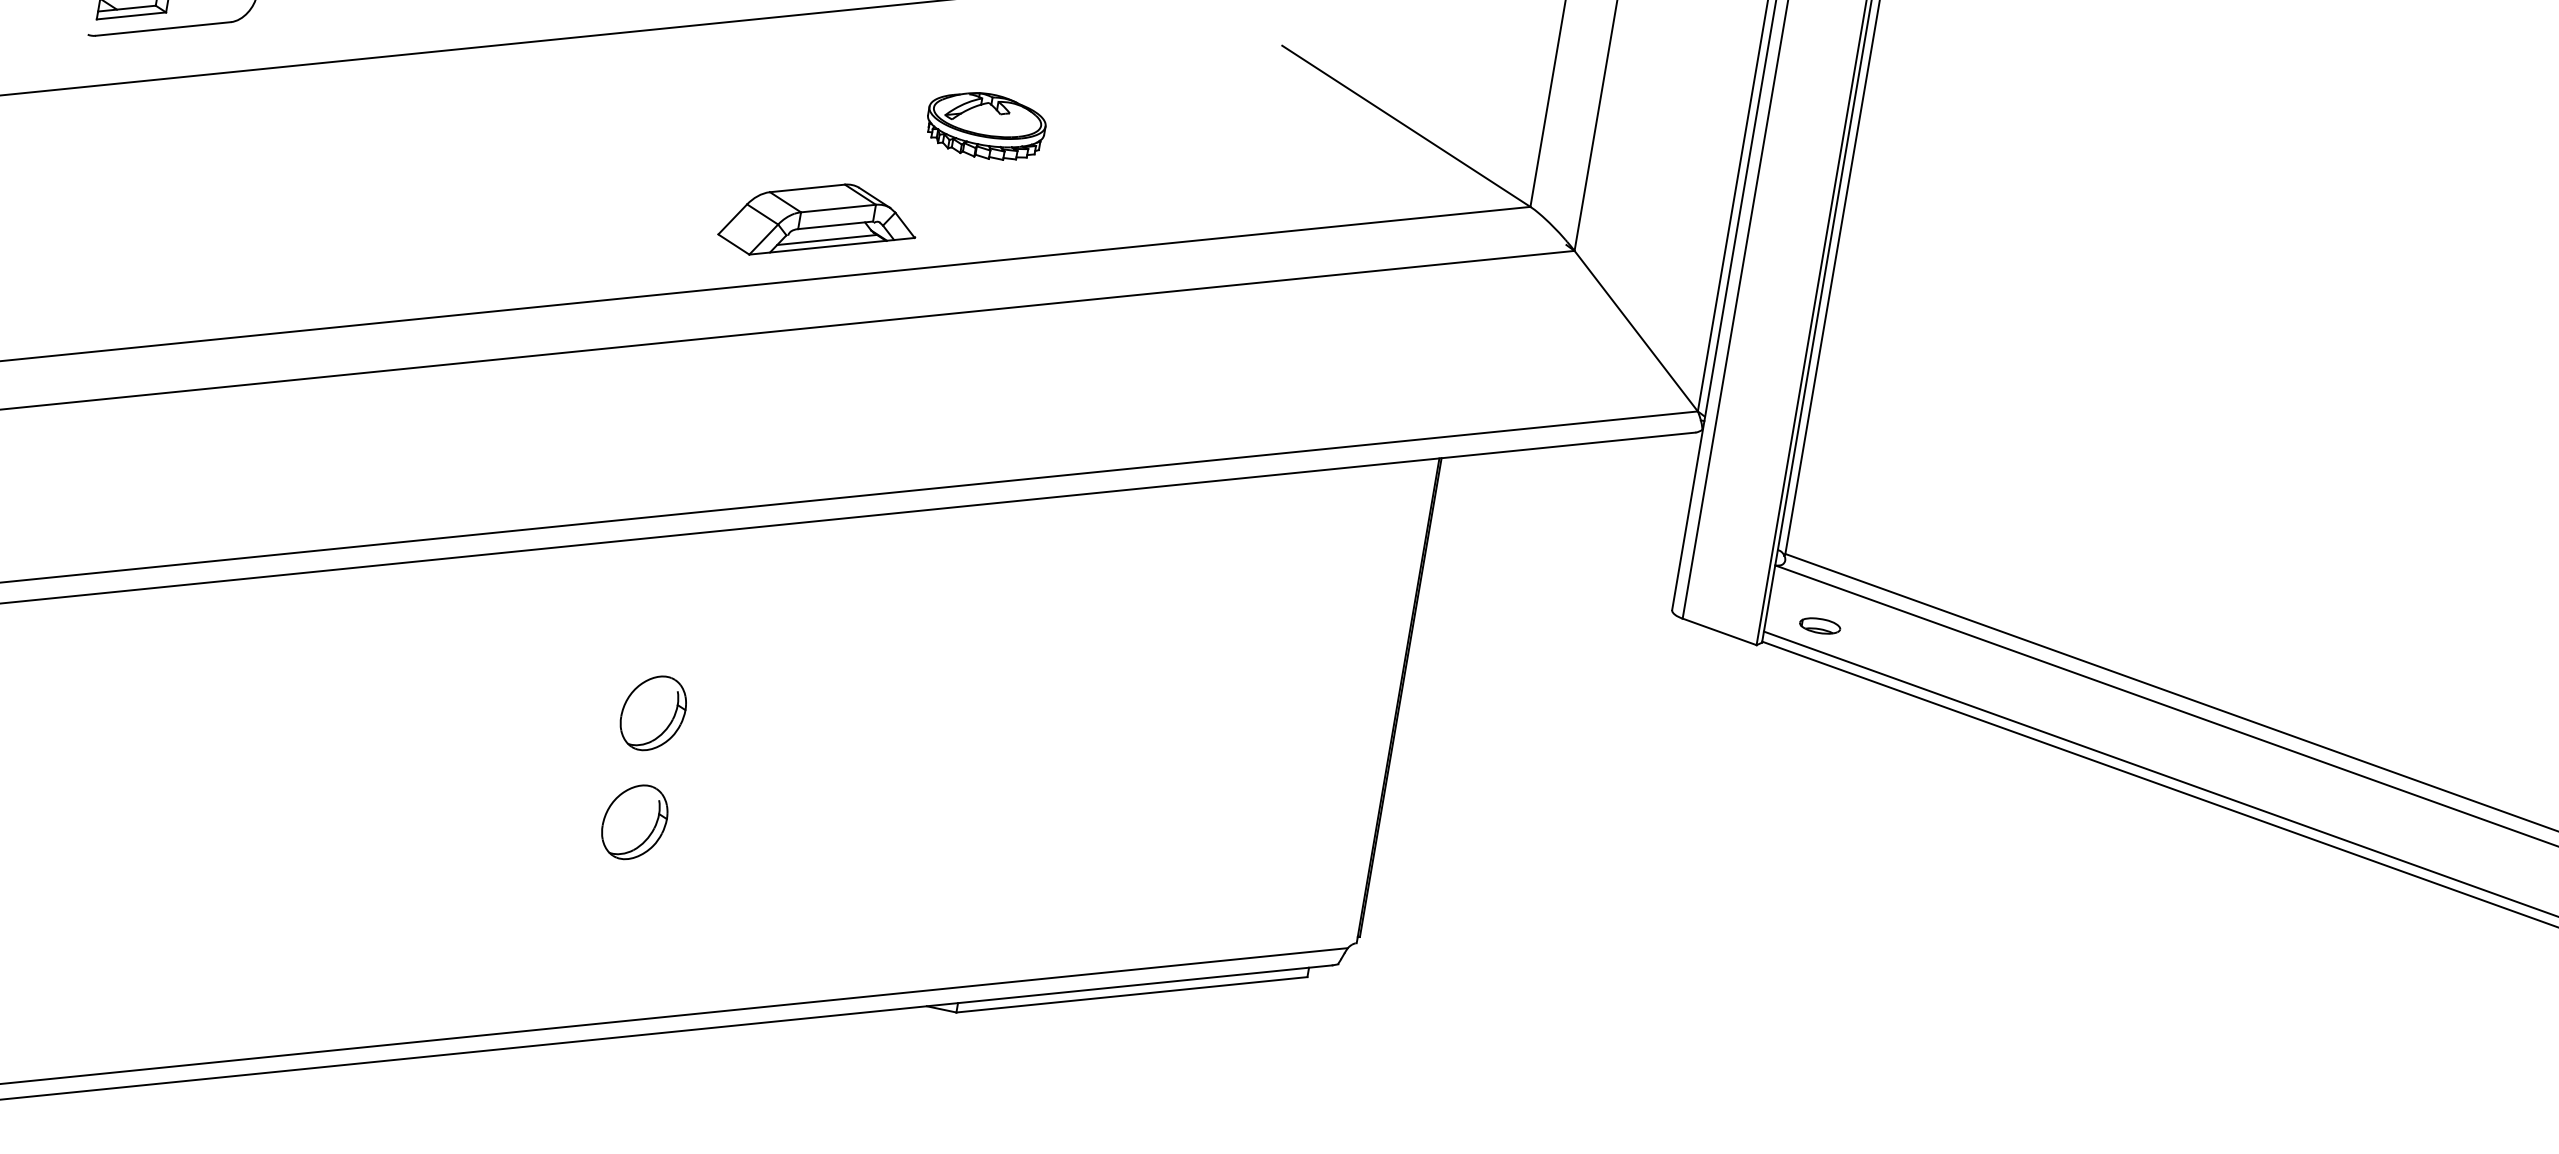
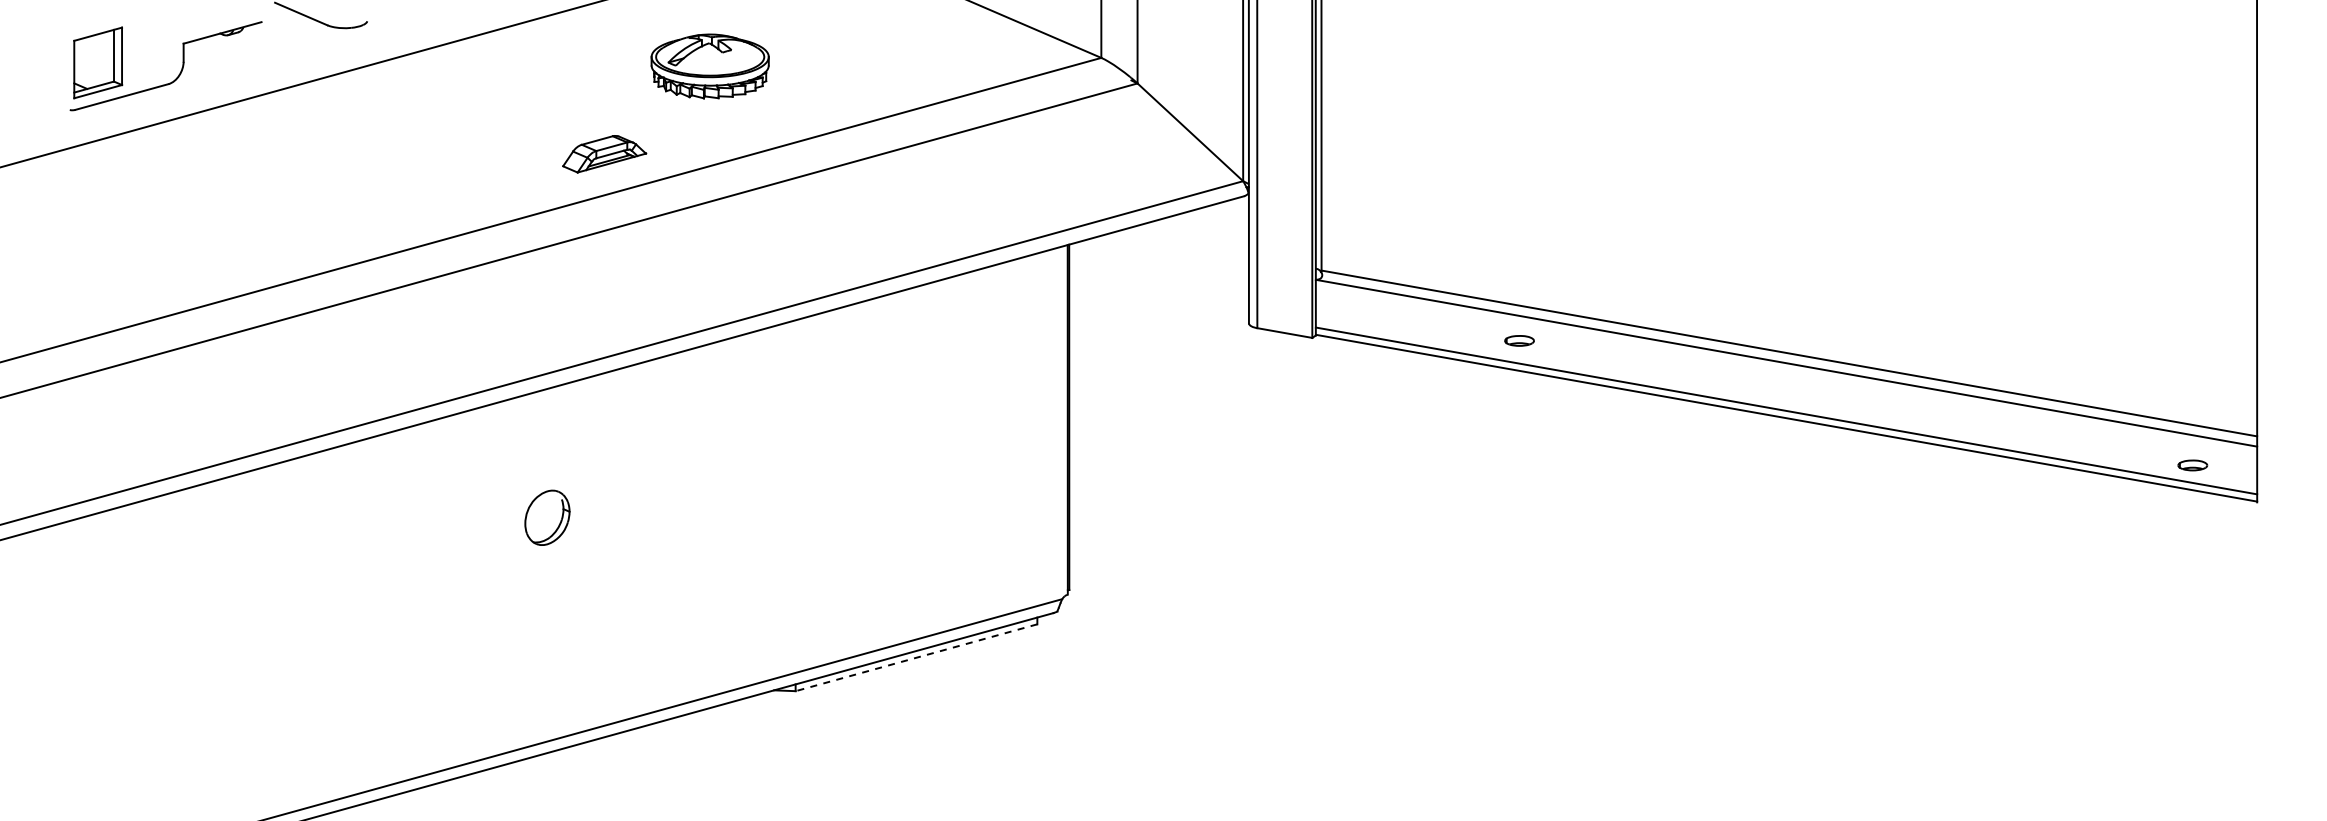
part: (985, 125) -> (709, 66), size x1.4
part: (818, 221) -> (604, 153), size x0.6
part: (1820, 625) -> (1519, 340), moved
part: (634, 822) -> (547, 596), removed
line: (1132, 994) -> (916, 657), solid -> dashed

